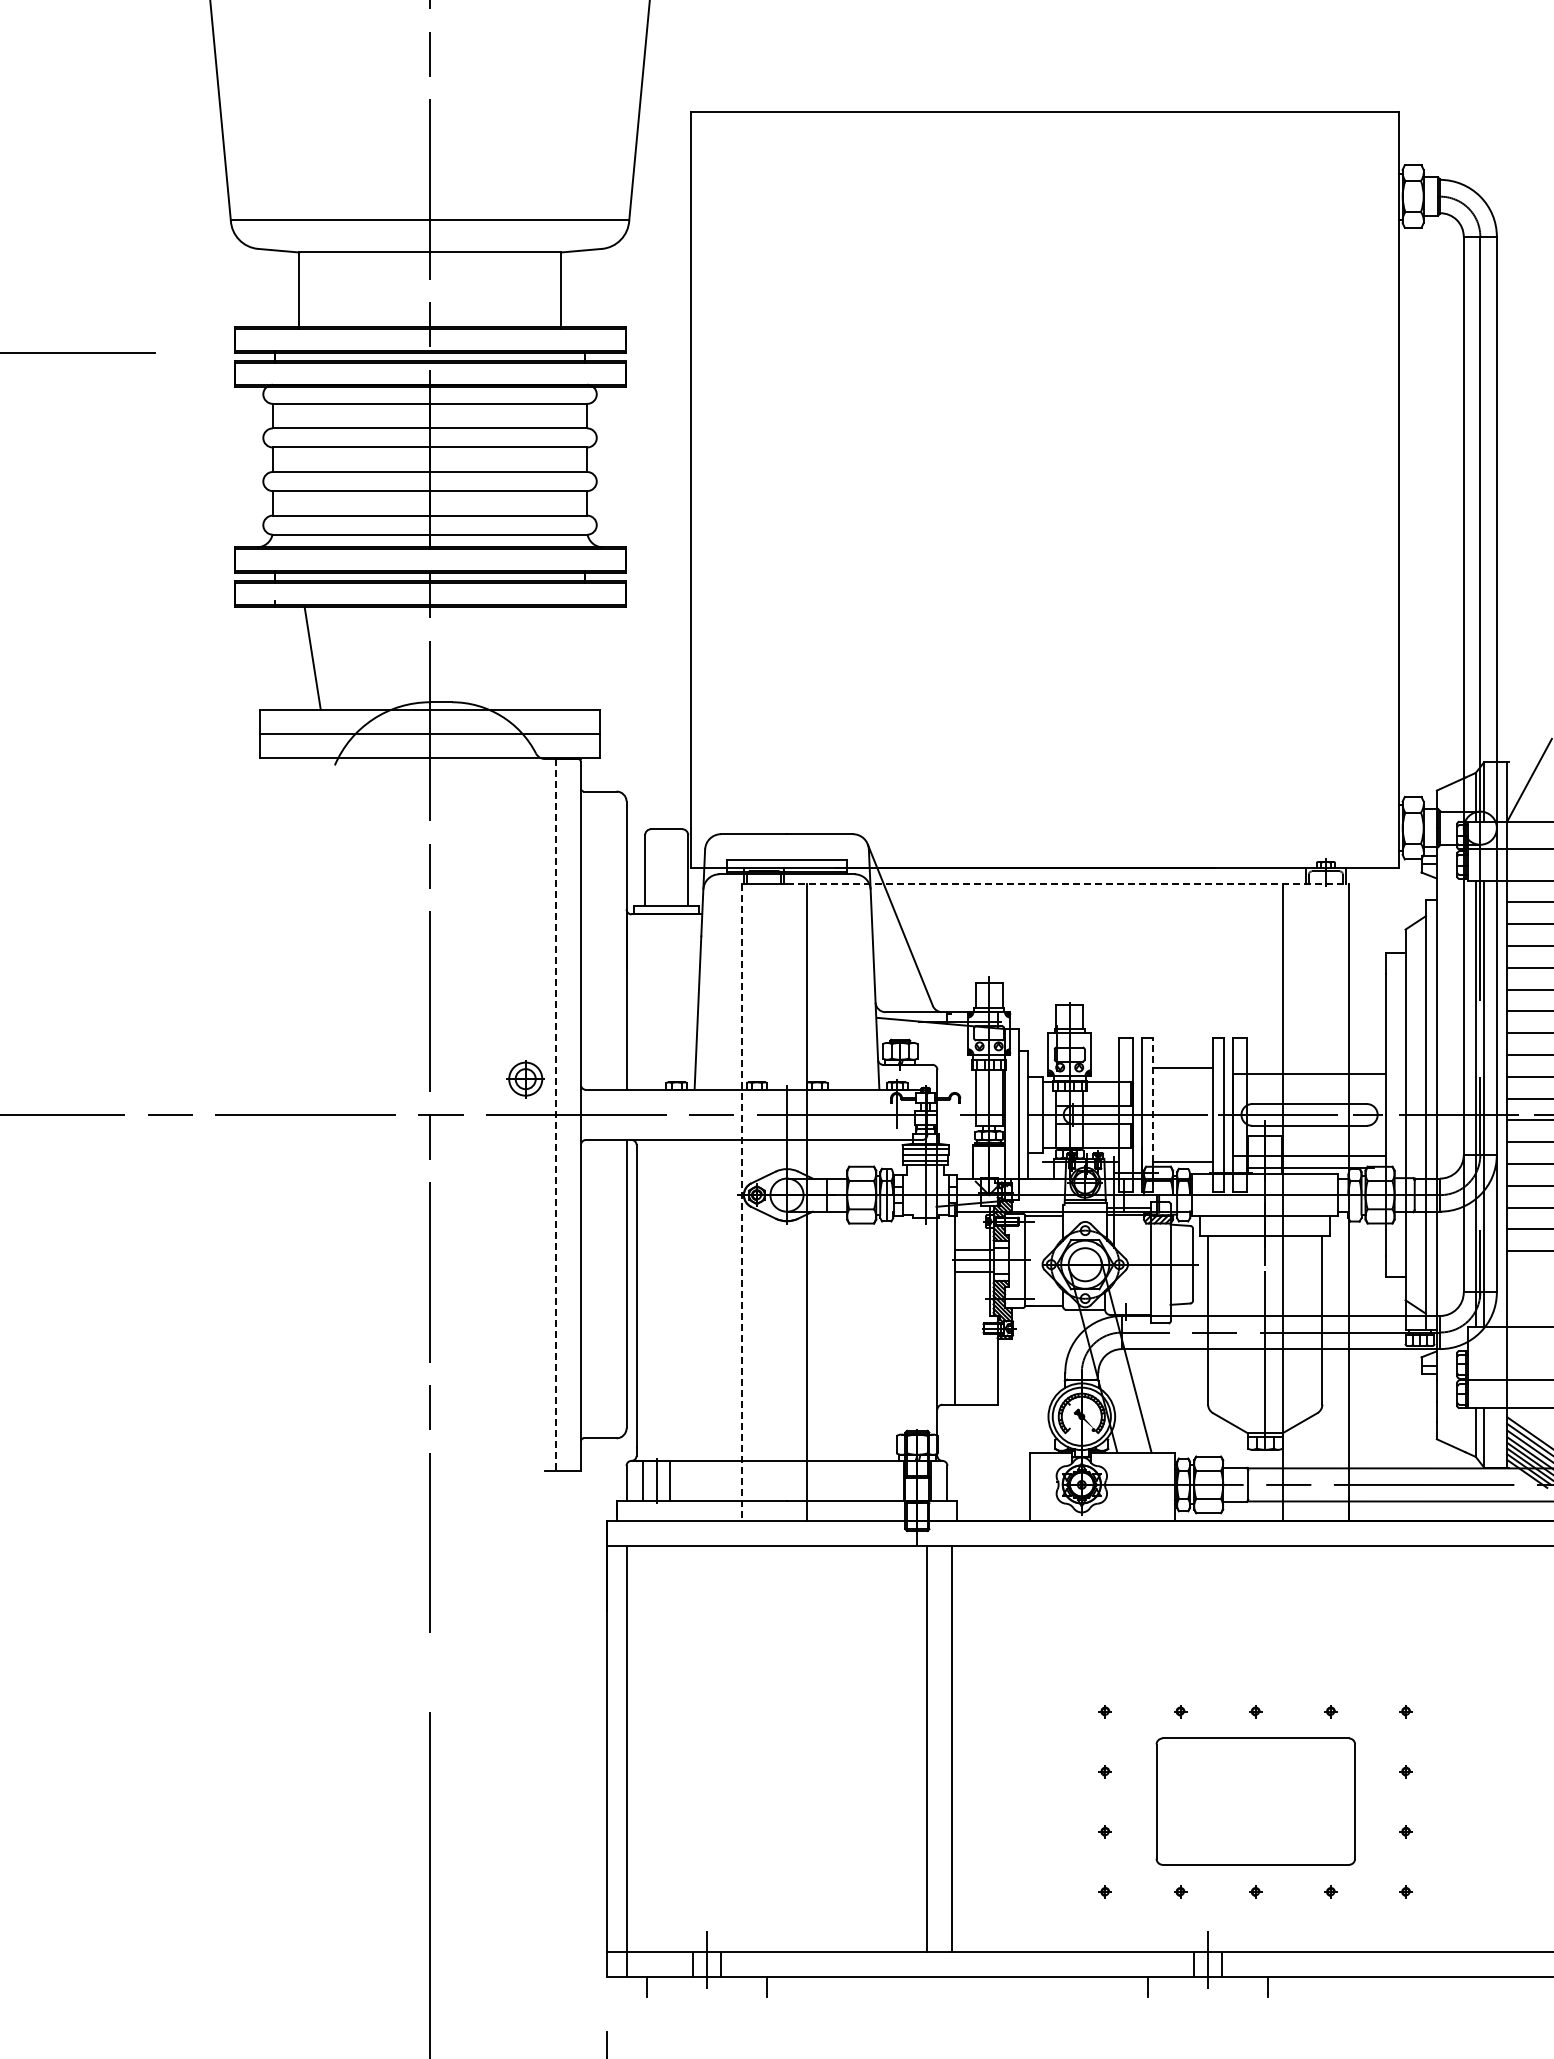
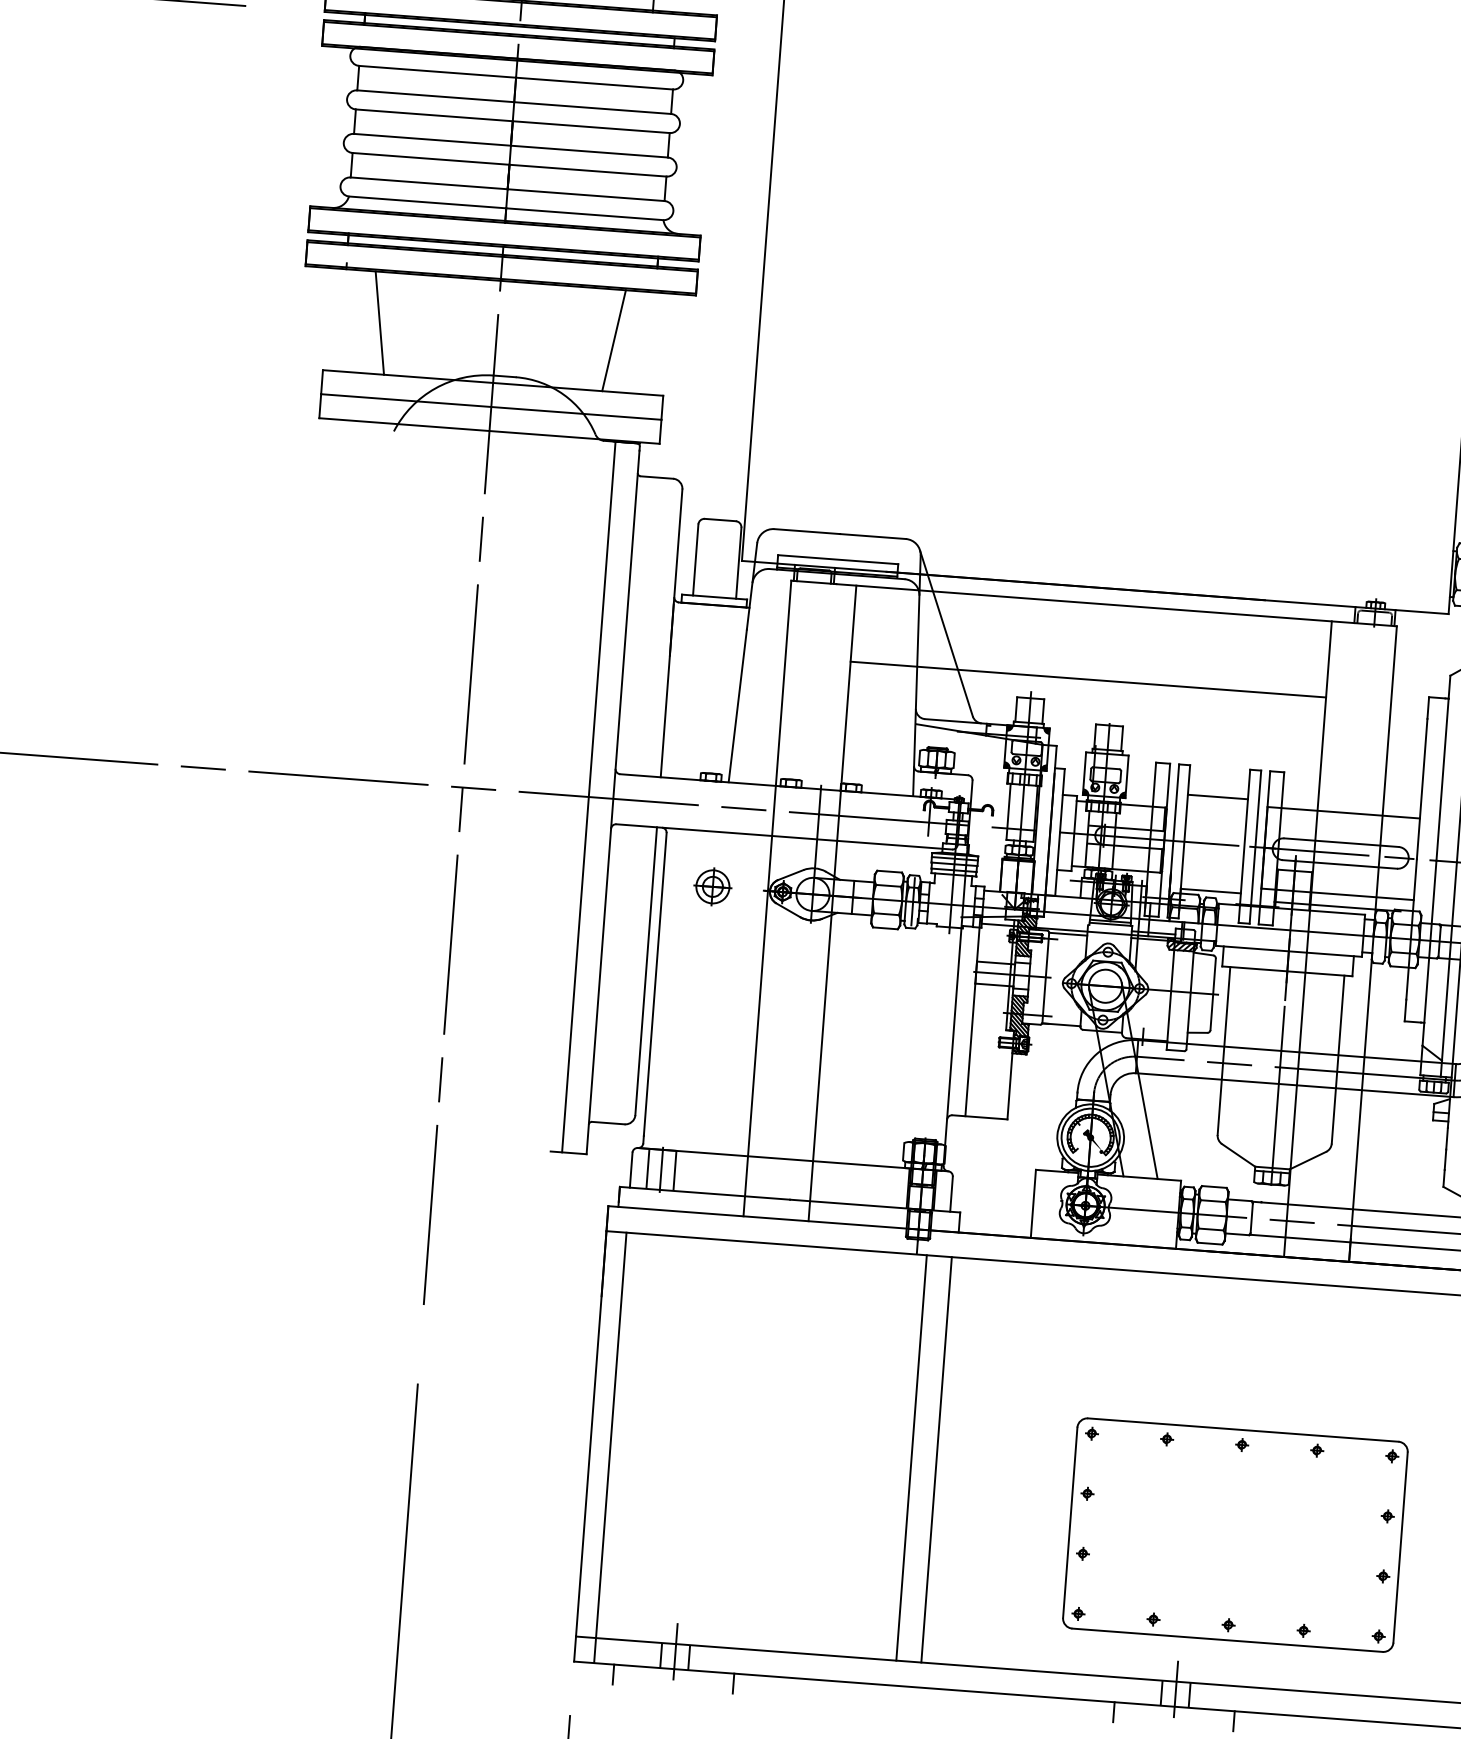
line: (547, 658) -> (614, 340), added
line: (1067, 884) -> (1116, 605), dashed -> solid
line: (1045, 960) -> (1088, 679), added
part: (525, 1079) -> (712, 887), moved
line: (1152, 1099) -> (1185, 826), dashed -> solid
line: (556, 1114) -> (588, 796), dashed -> solid
line: (741, 1203) -> (766, 899), dashed -> solid
part: (1255, 1801) -> (1235, 1534), size x1.67

